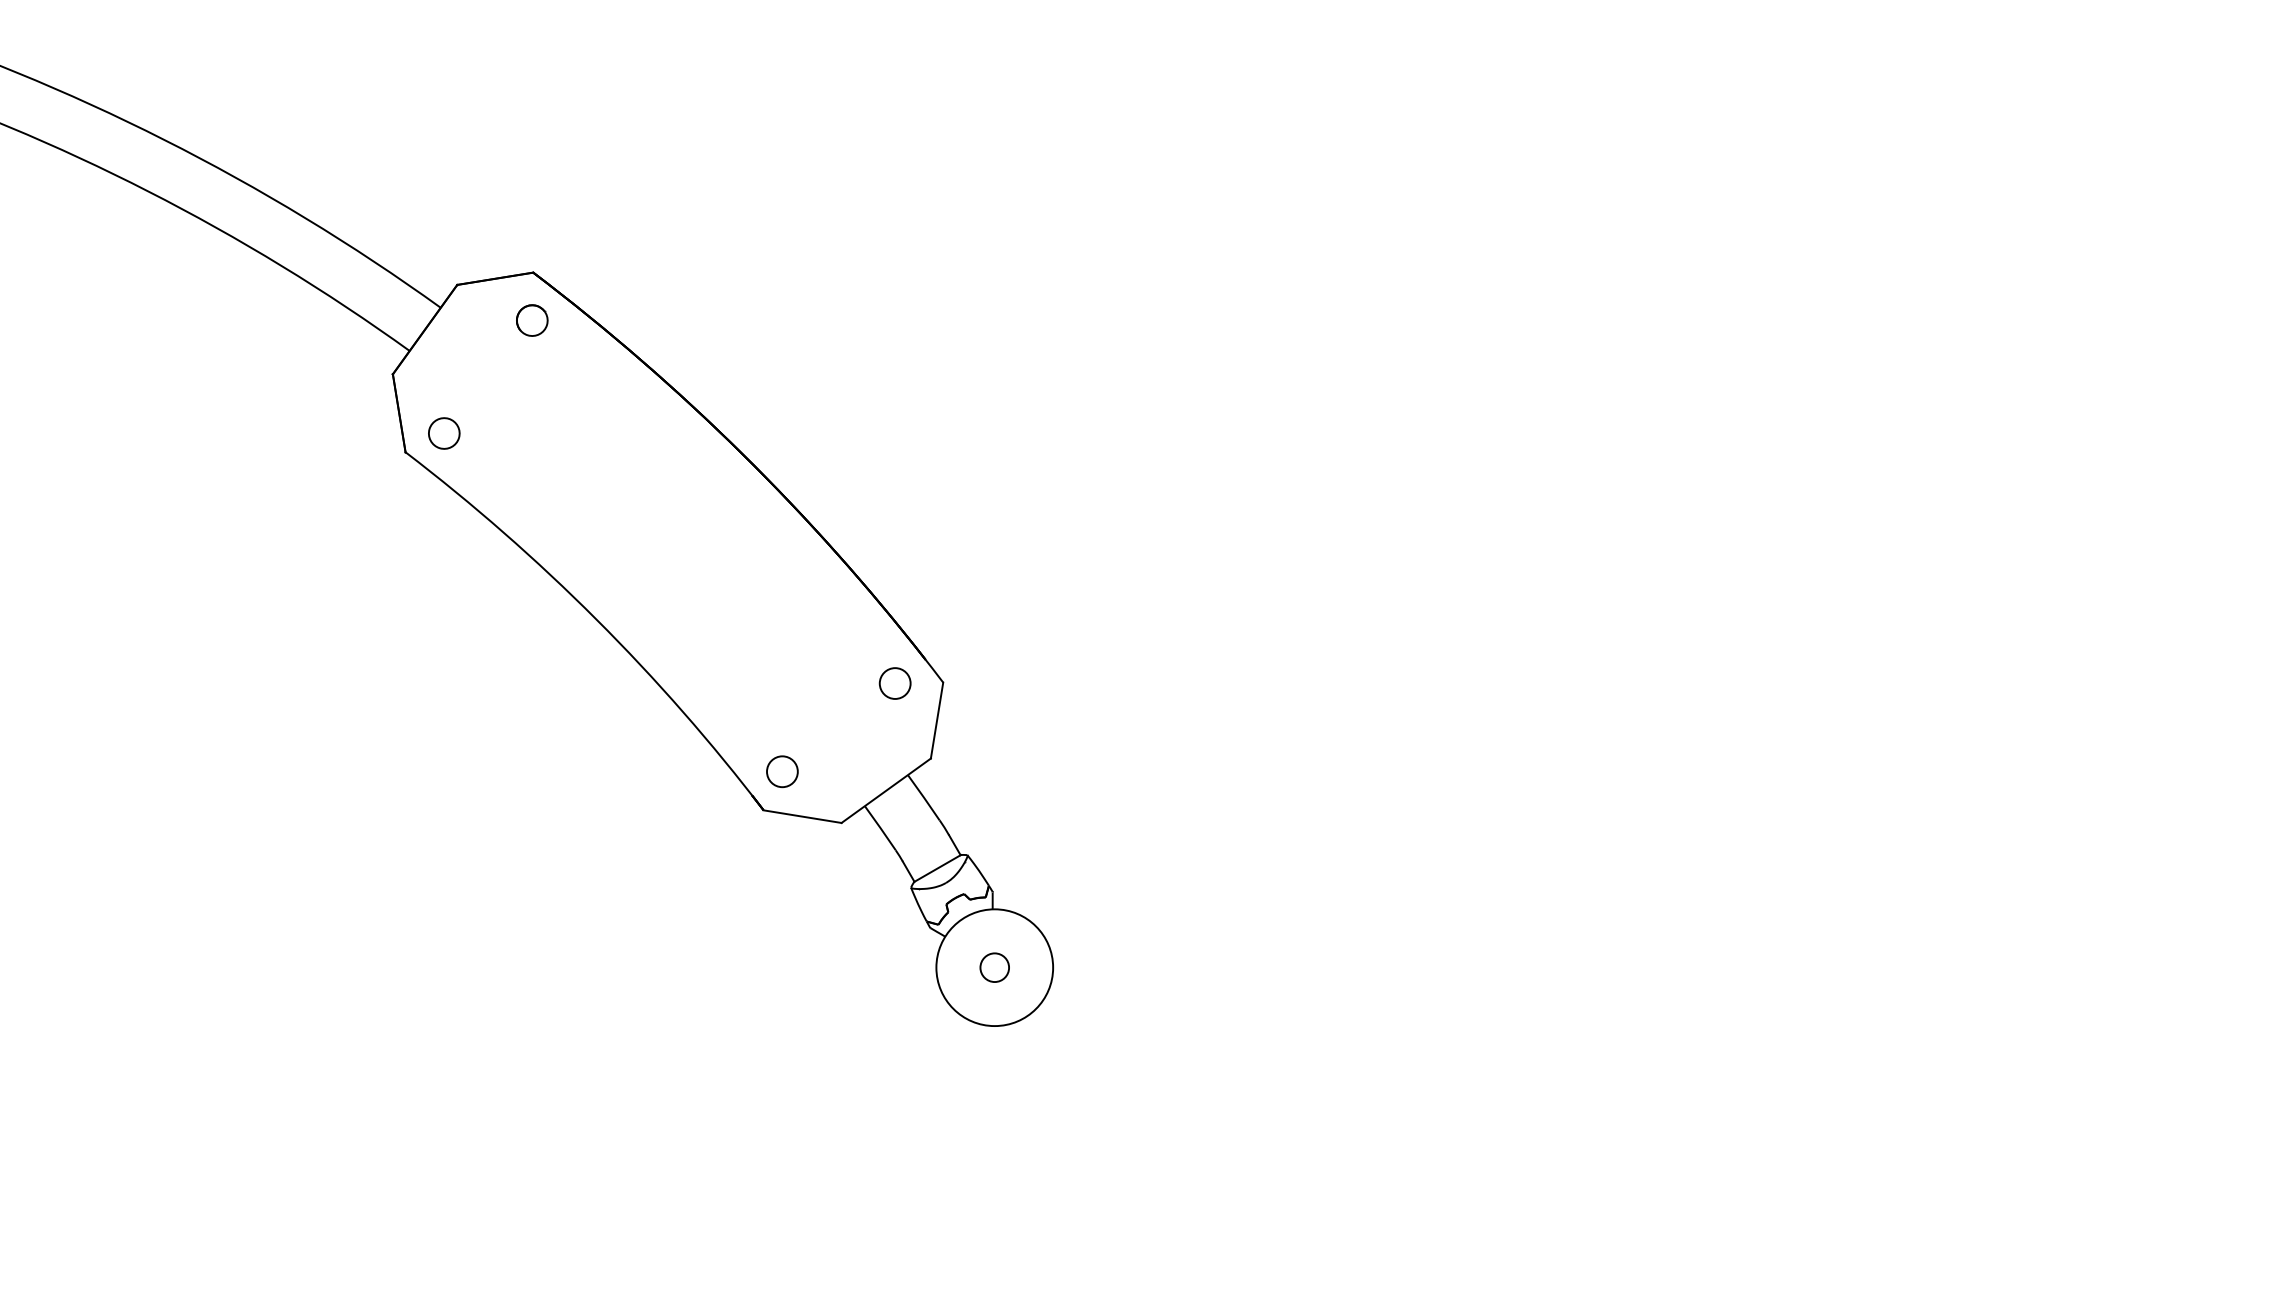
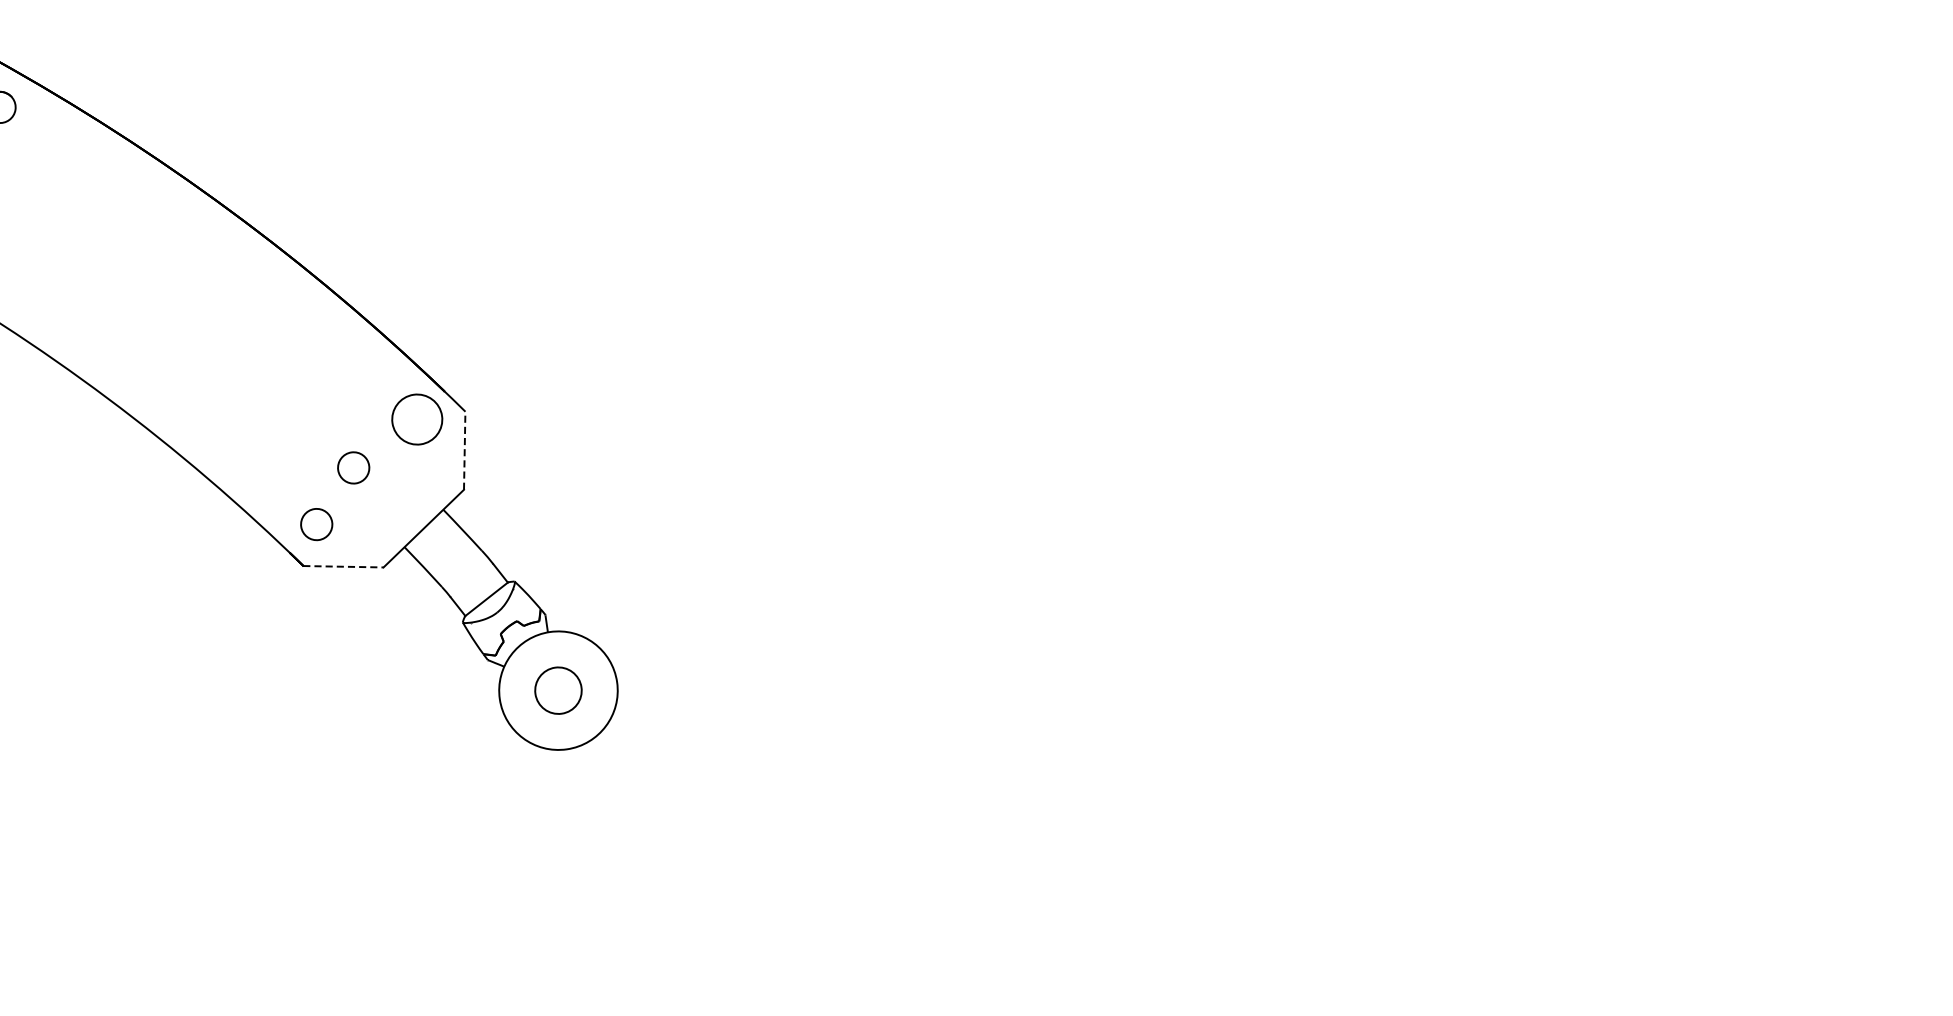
circle: (894, 683) -> (416, 419), size x1.6
line: (937, 720) -> (465, 450), solid -> dashed
circle: (826, 721) -> (353, 467), added
line: (802, 816) -> (343, 566), solid -> dashed
circle: (994, 967) -> (558, 690), size x1.6

